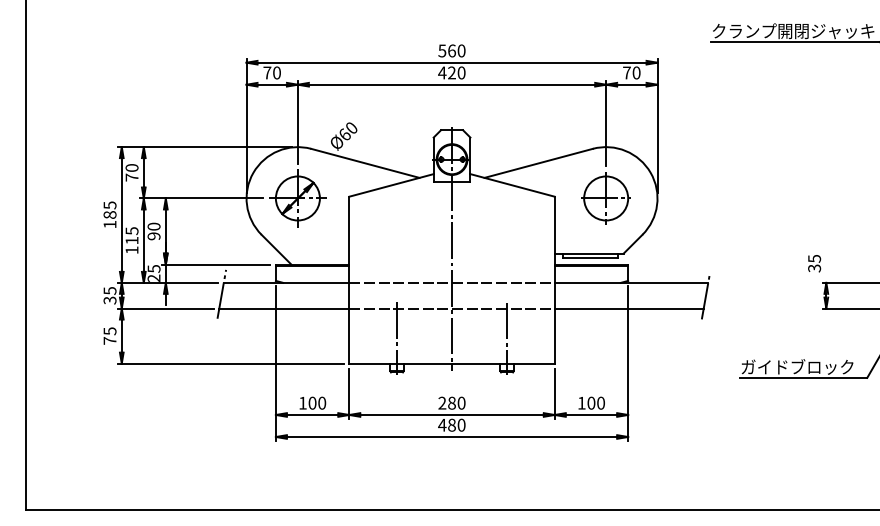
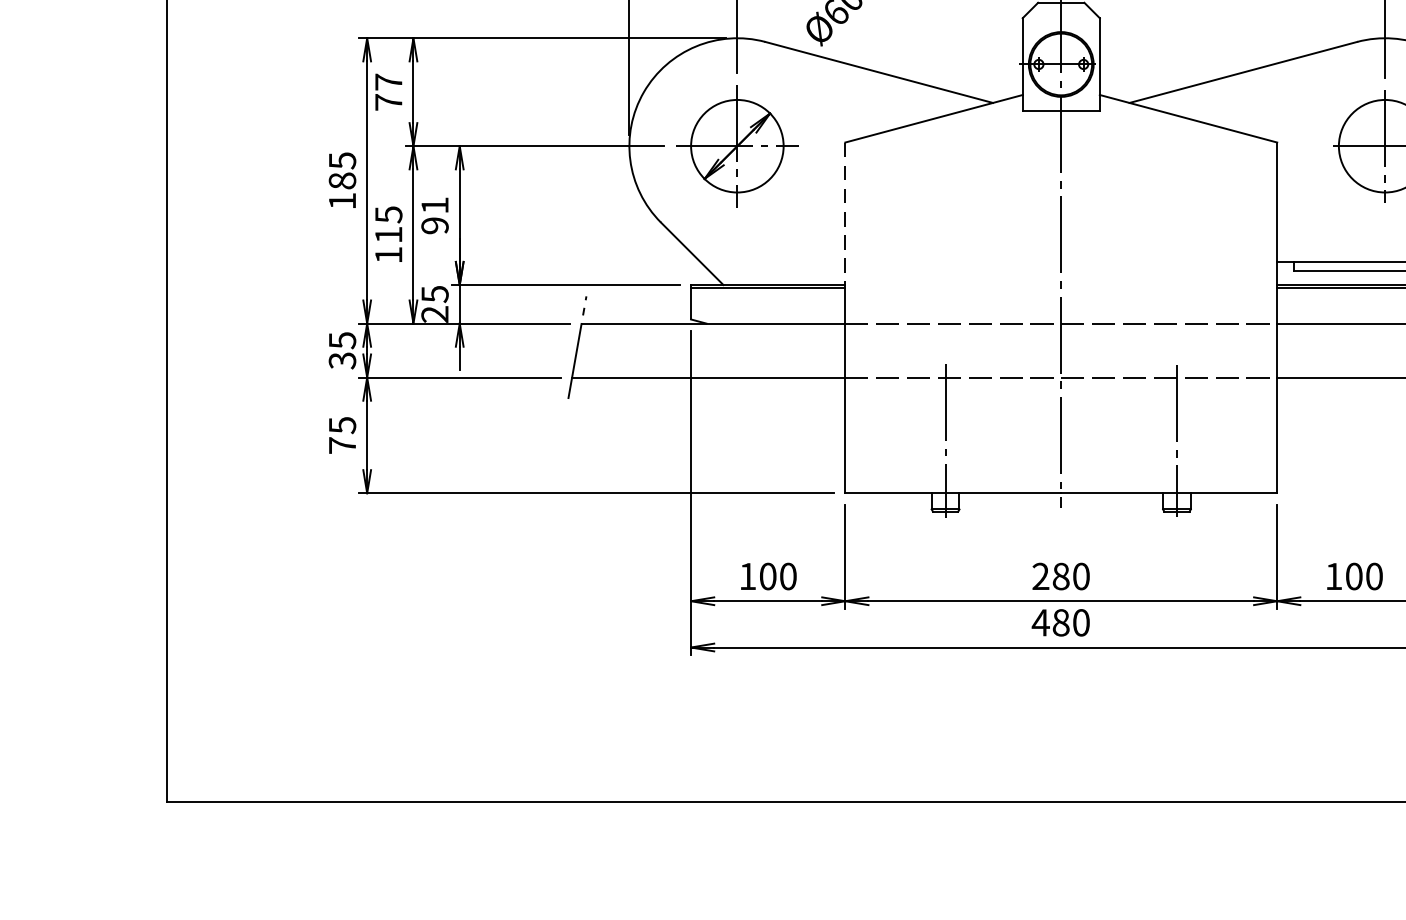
text: (131, 167) -> (387, 81), 70 -> 77
text: (153, 226) -> (433, 205), 90 -> 91
line: (349, 231) -> (845, 215), solid -> dashed

